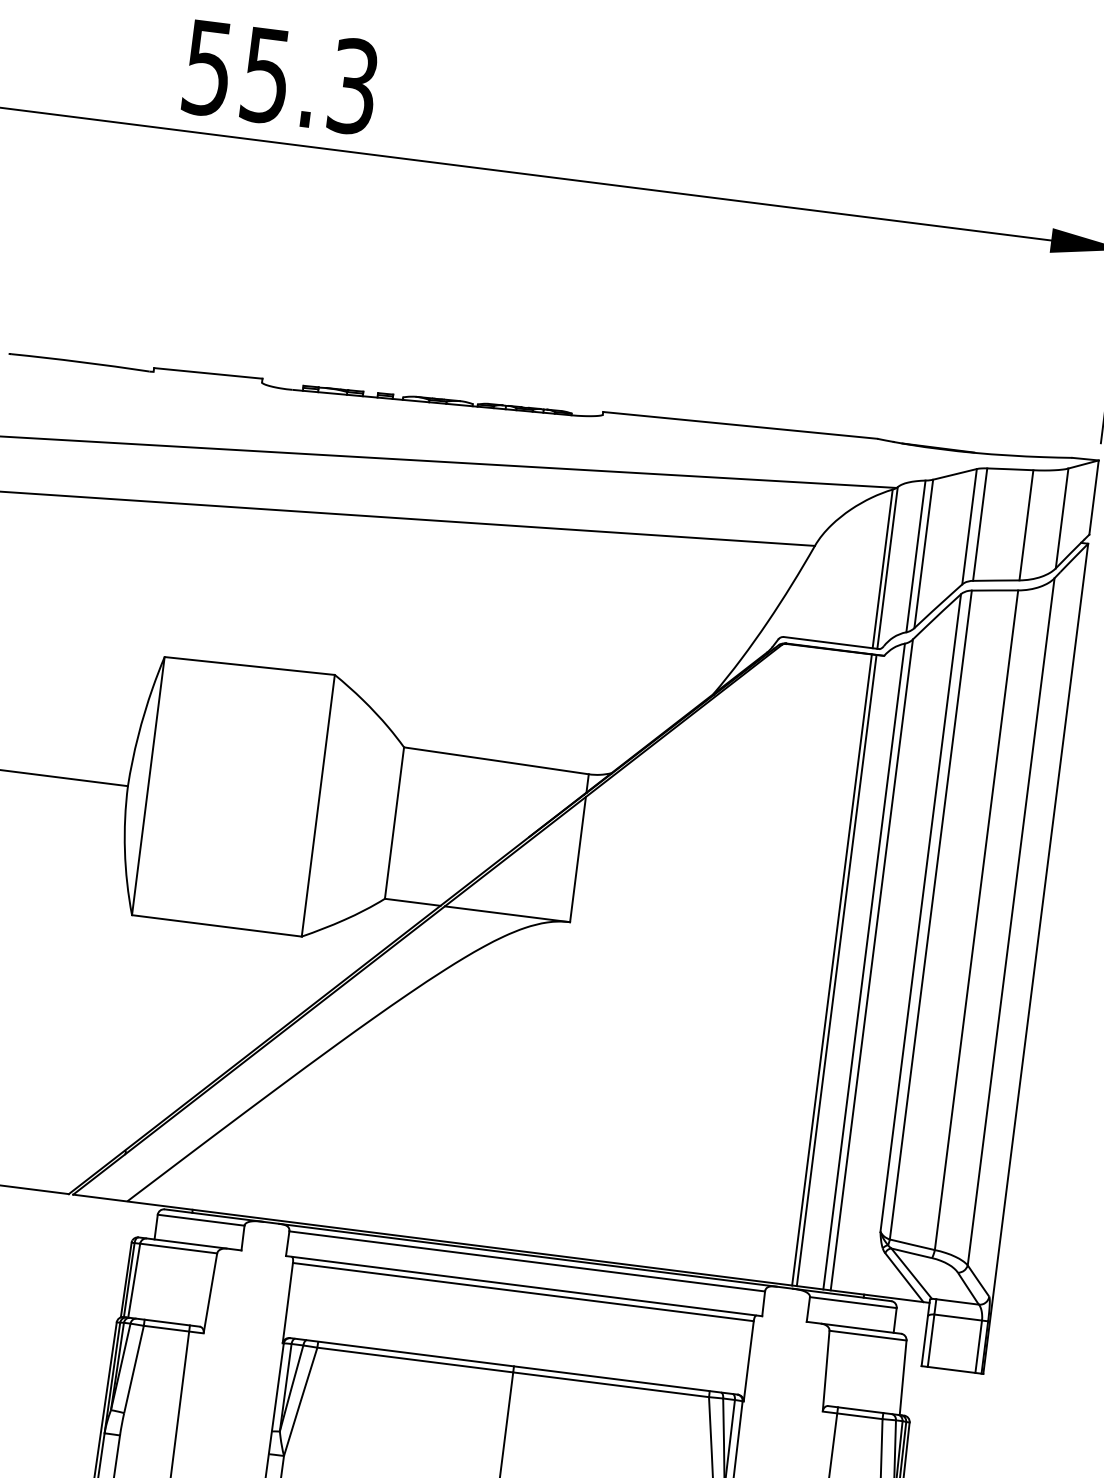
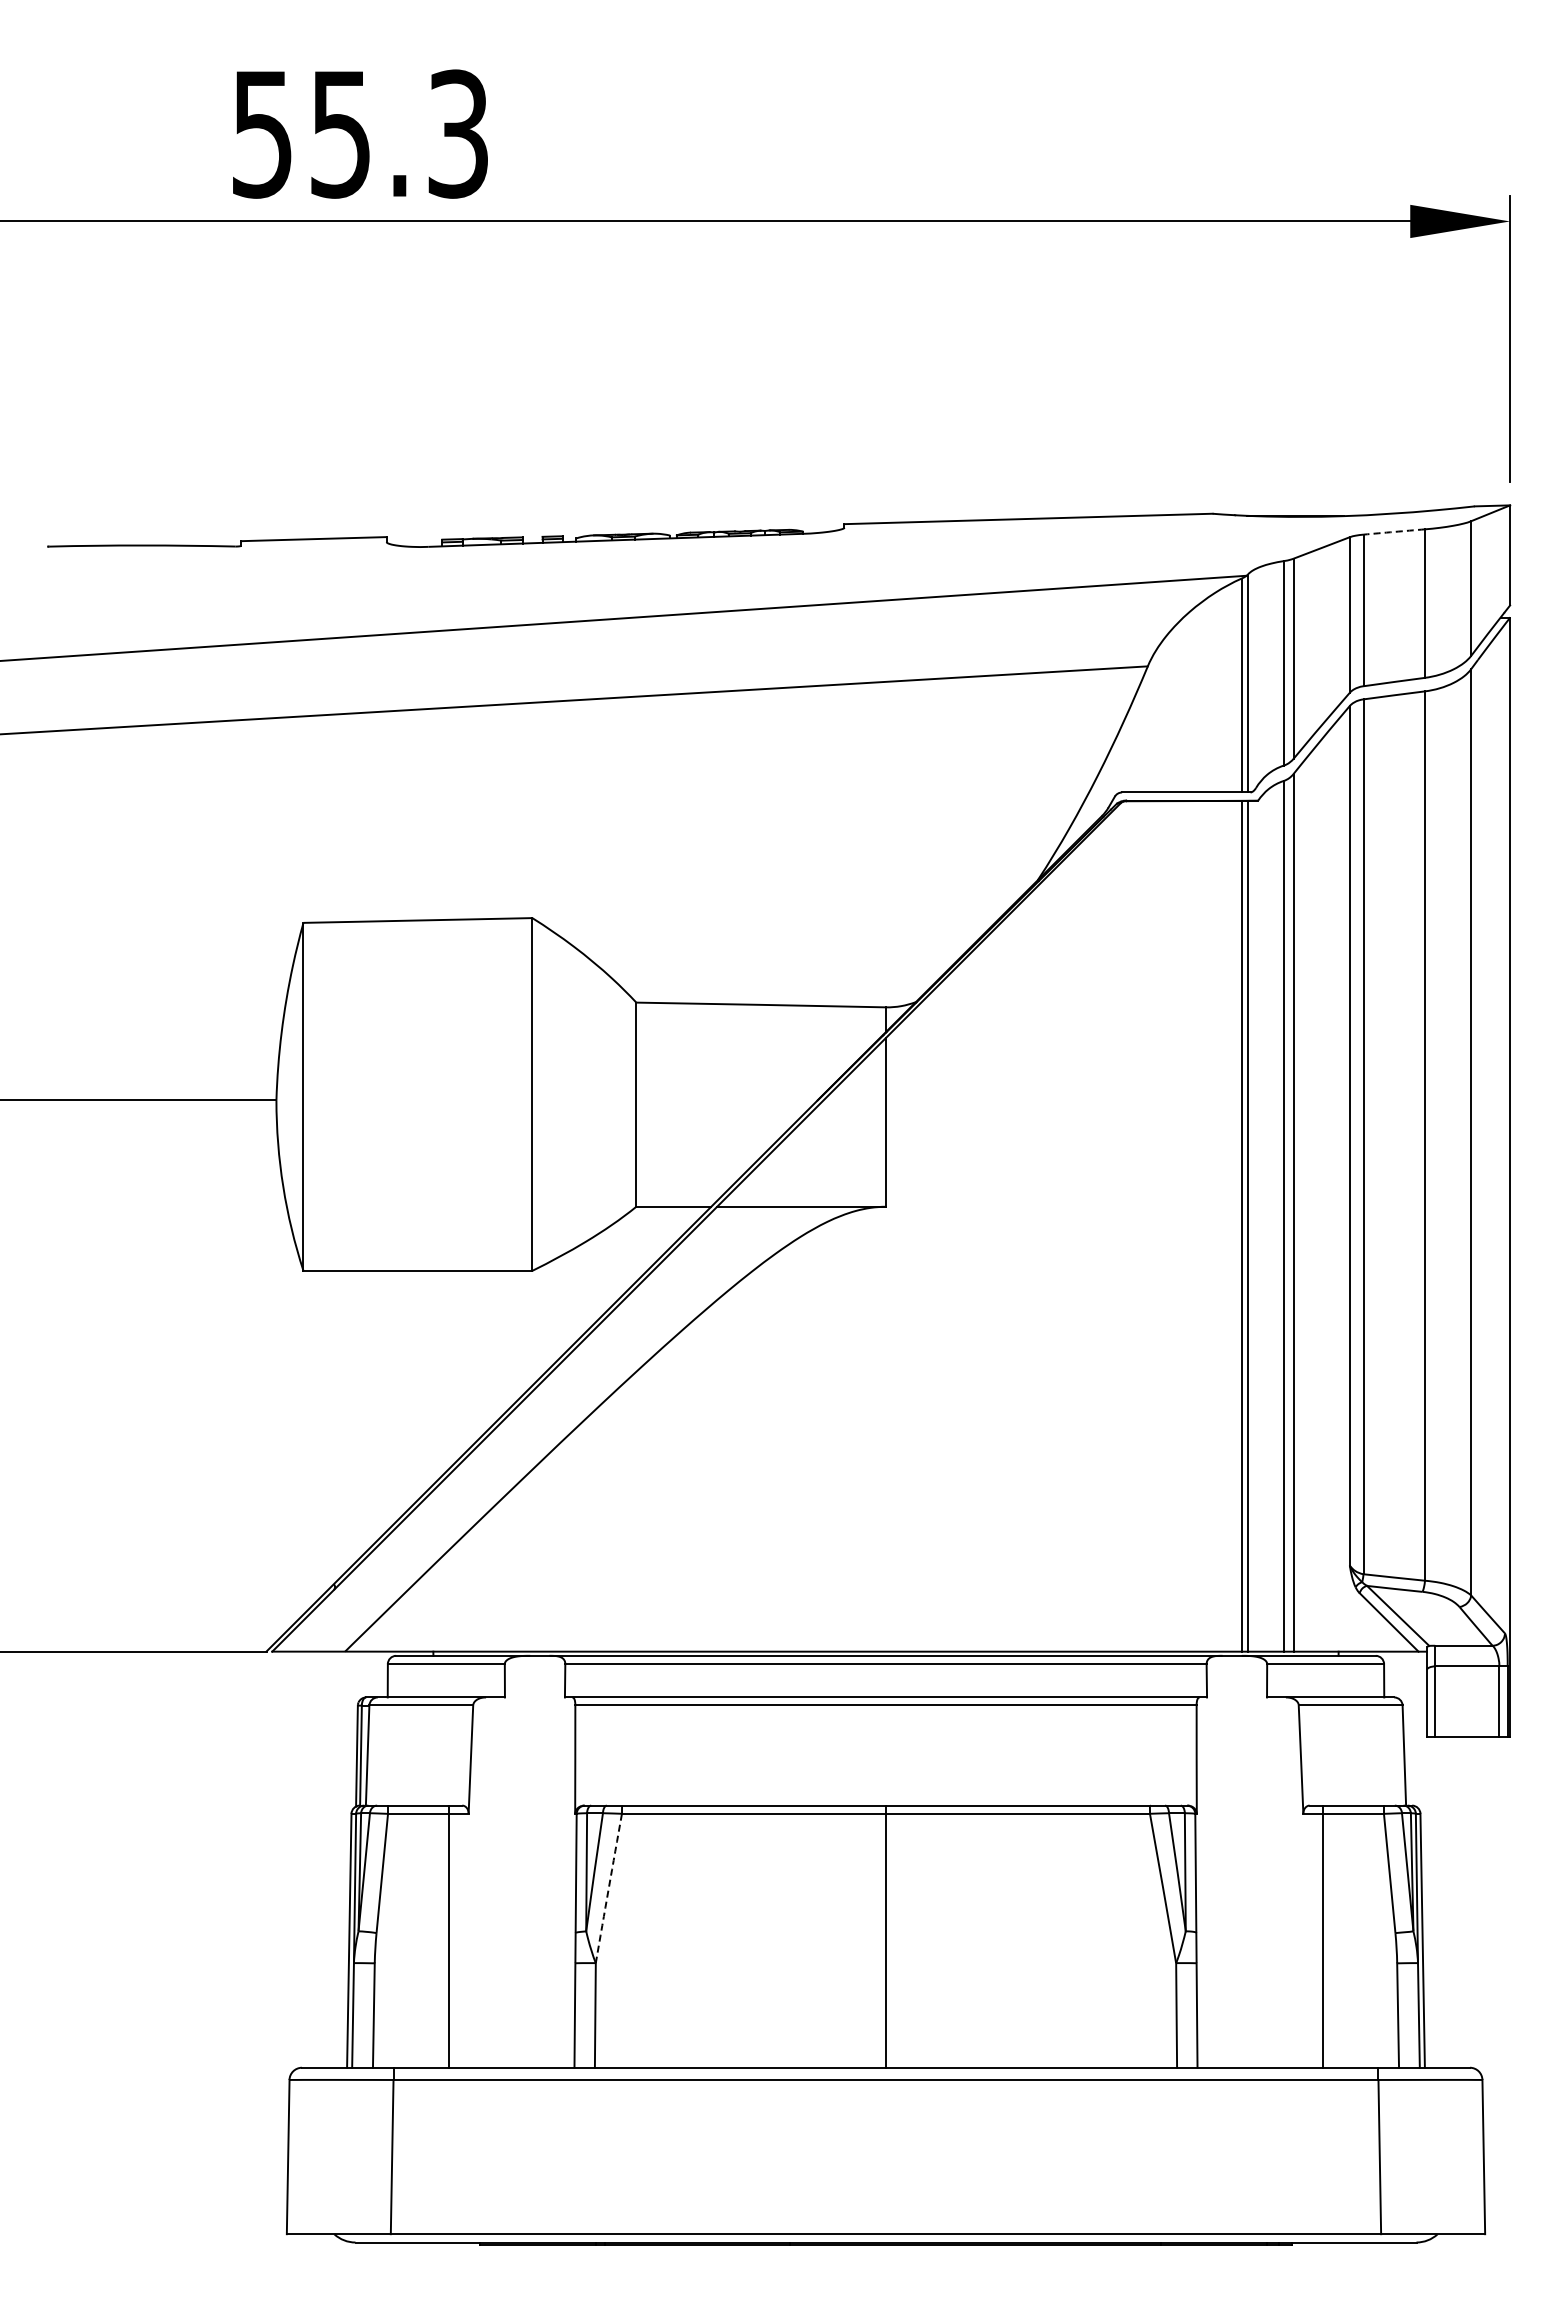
arc: (1010, 468) -> (1394, 531), solid -> dashed
arc: (300, 1401) -> (608, 1888), solid -> dashed

